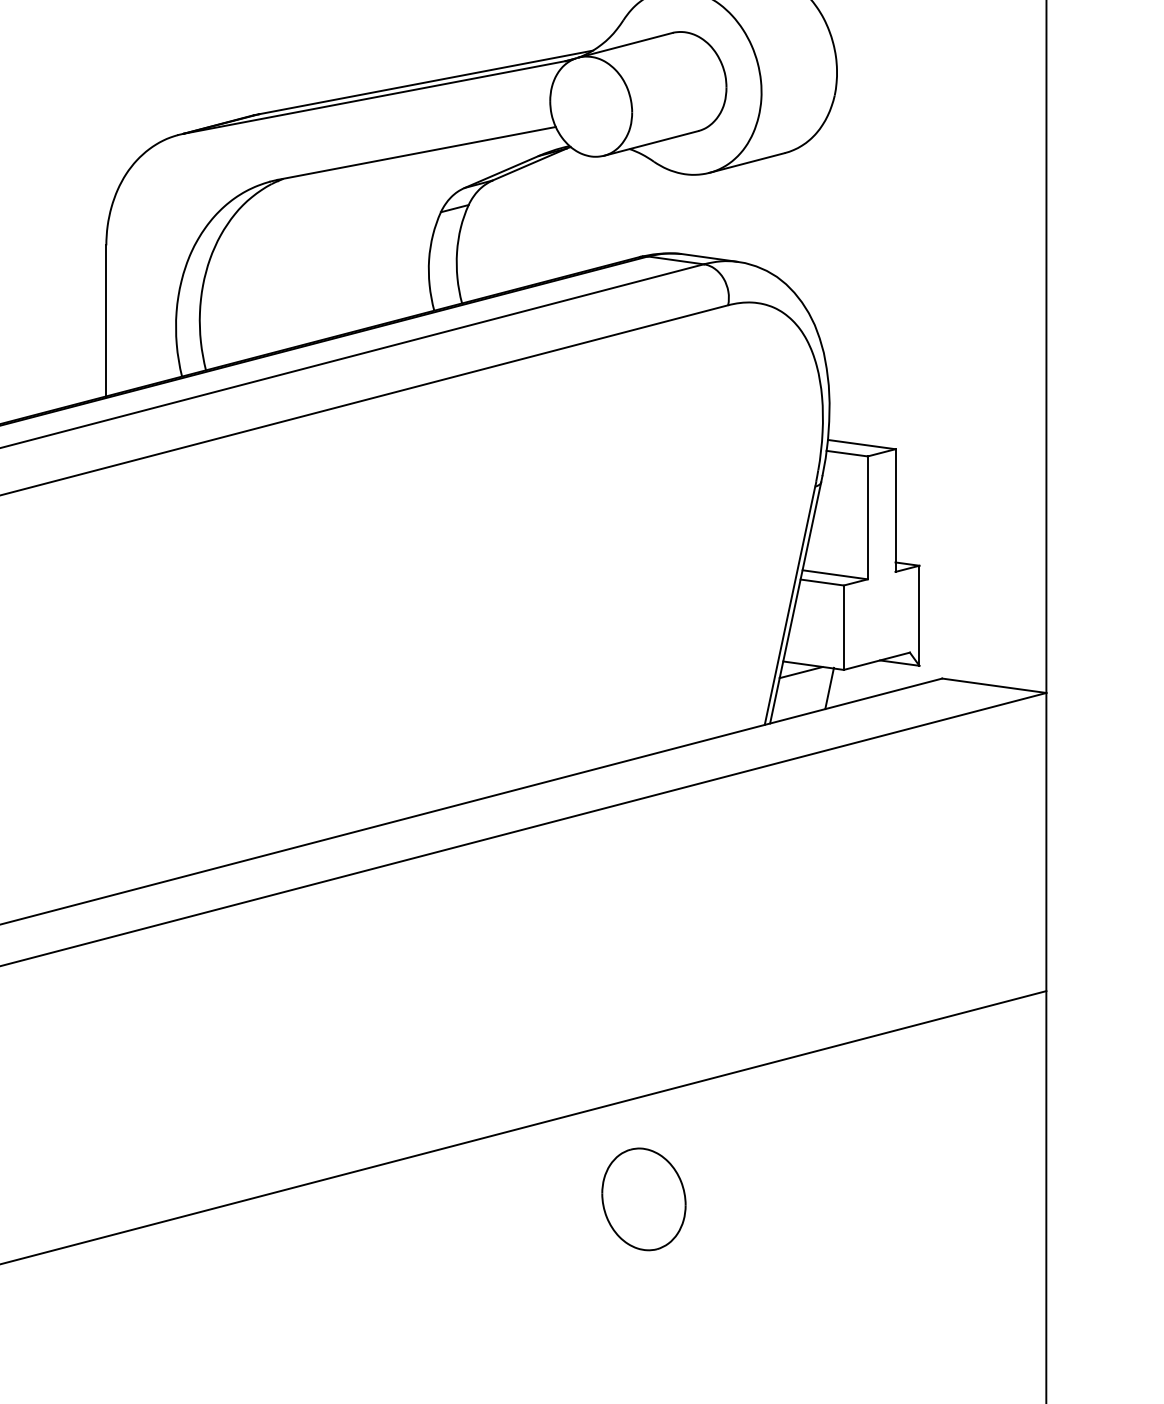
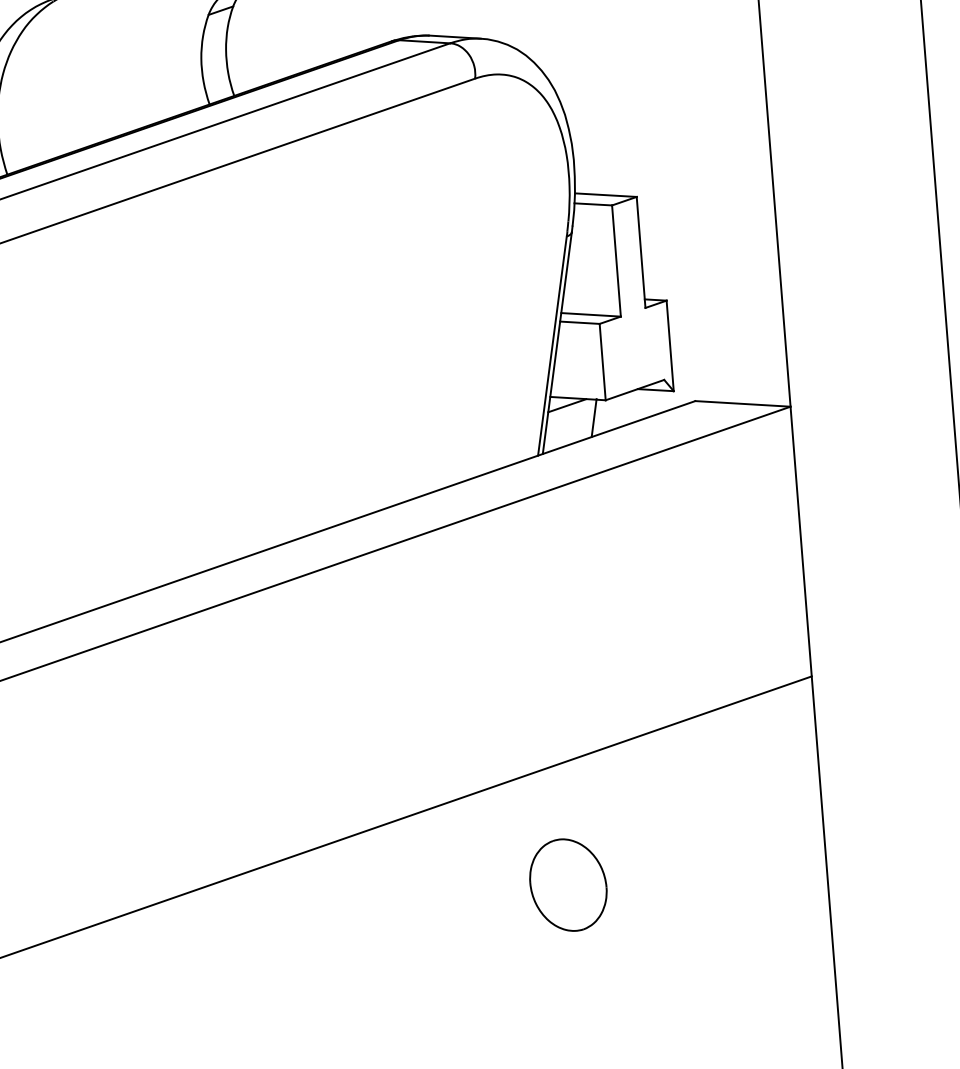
part: (643, 1199) -> (568, 885), moved

